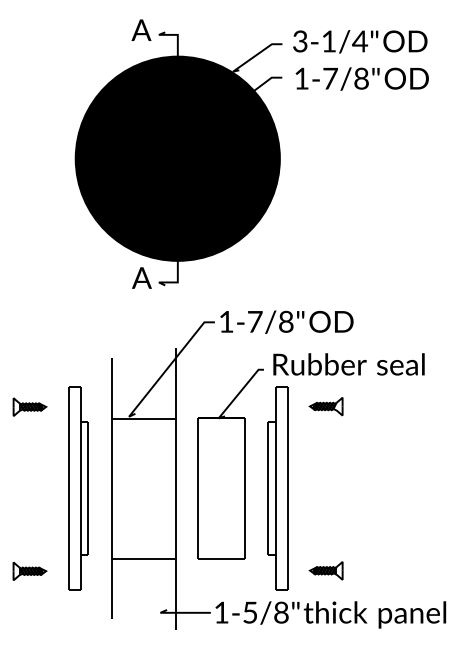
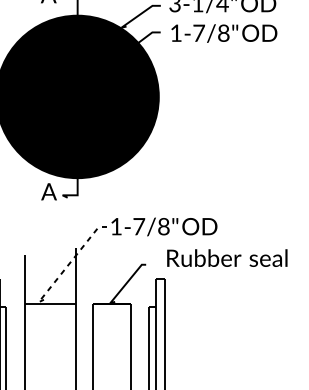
text: (348, 364) -> (226, 258), moved
line: (167, 368) -> (69, 263), solid -> dashed
part: (325, 406) -> (195, 293), removed

